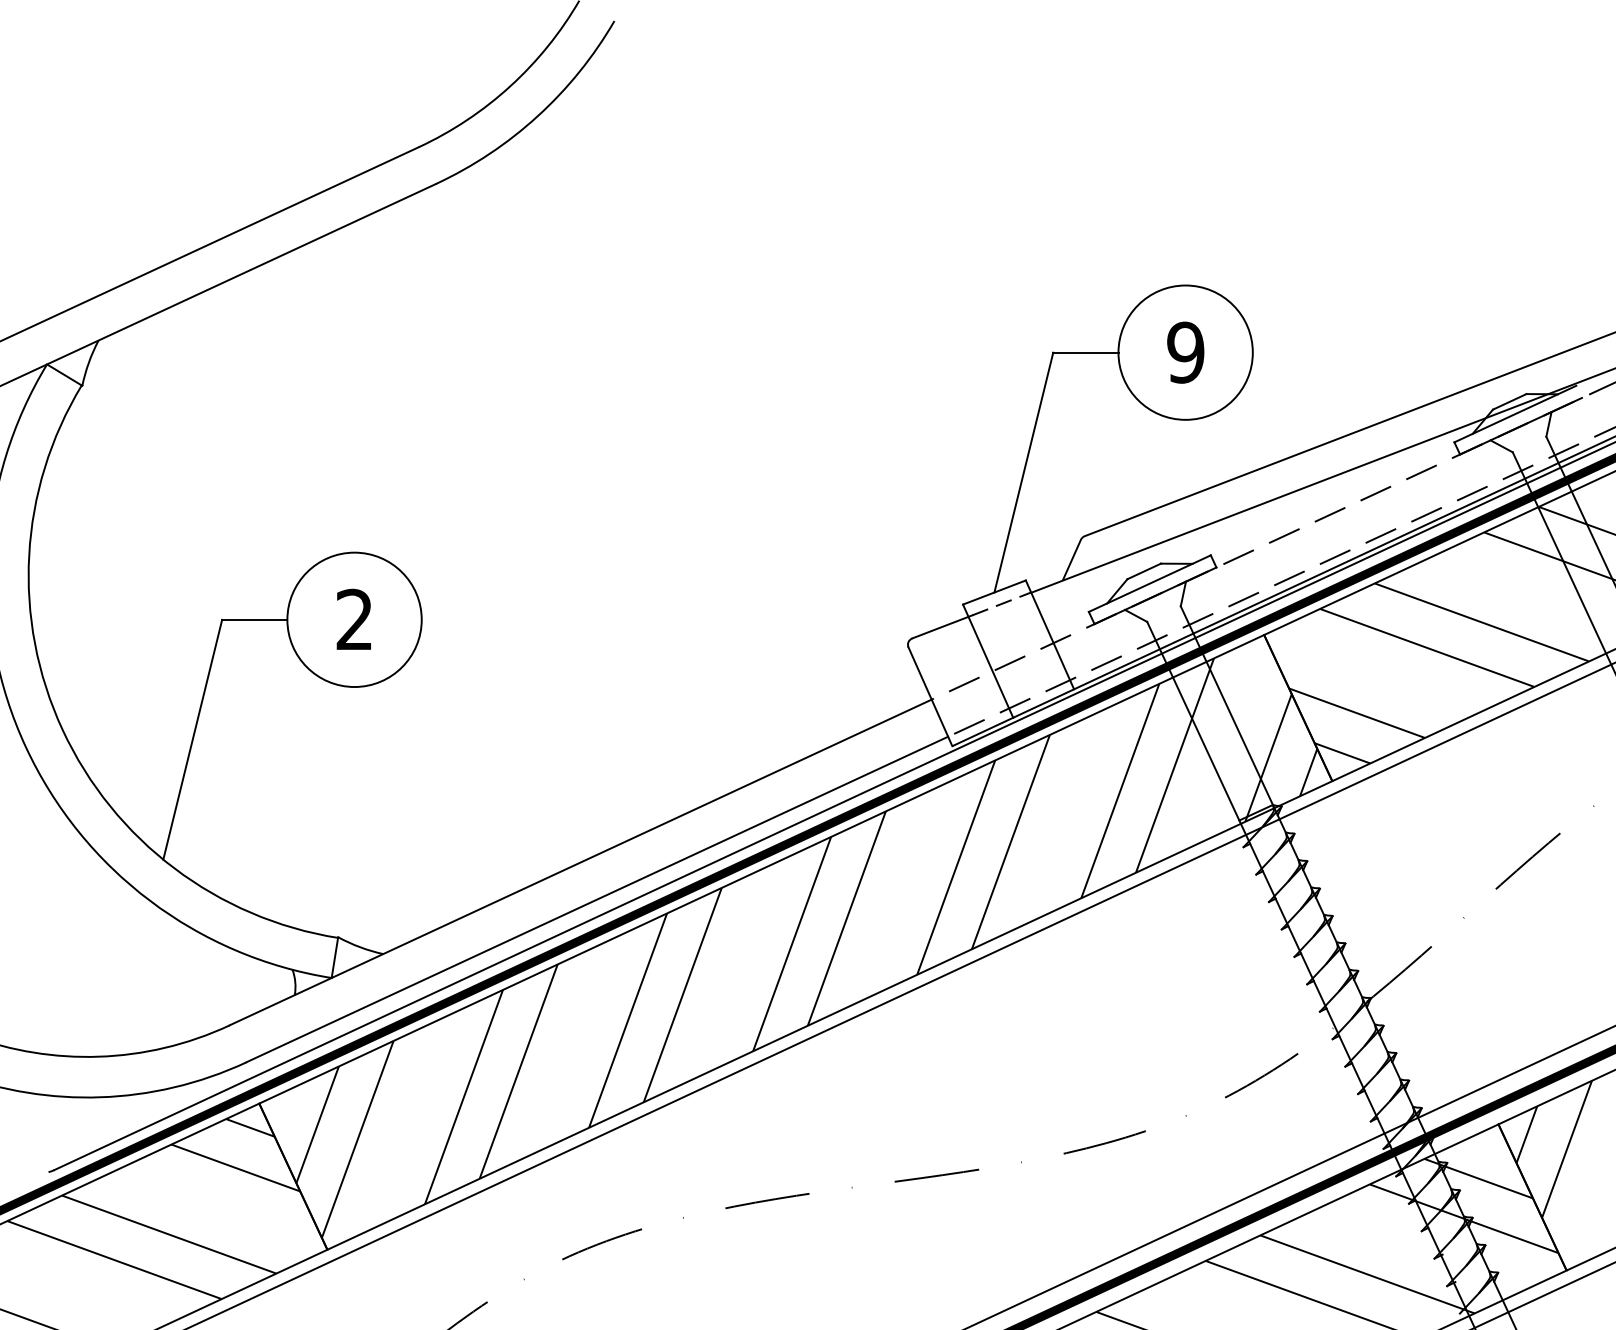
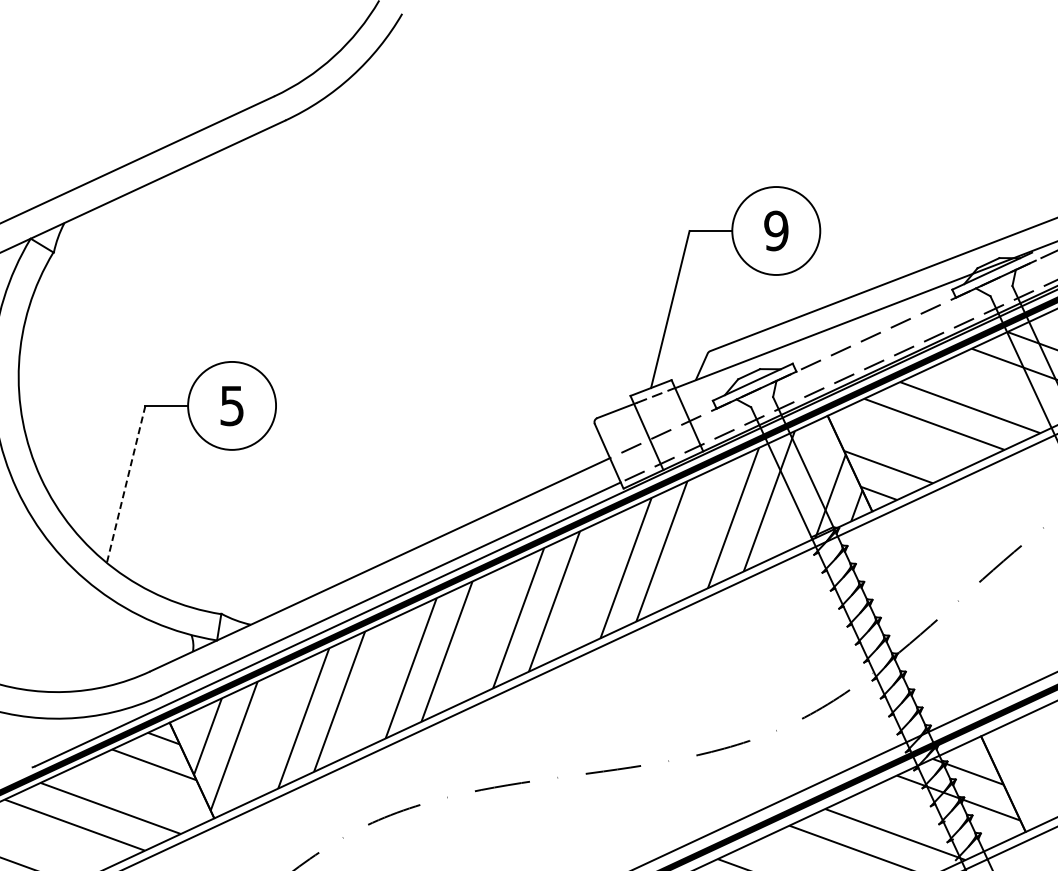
text: (353, 619) -> (231, 405), 2 -> 5
line: (193, 739) -> (126, 484), solid -> dashed
hatch: (1554, 1149) -> (1017, 752), removed

